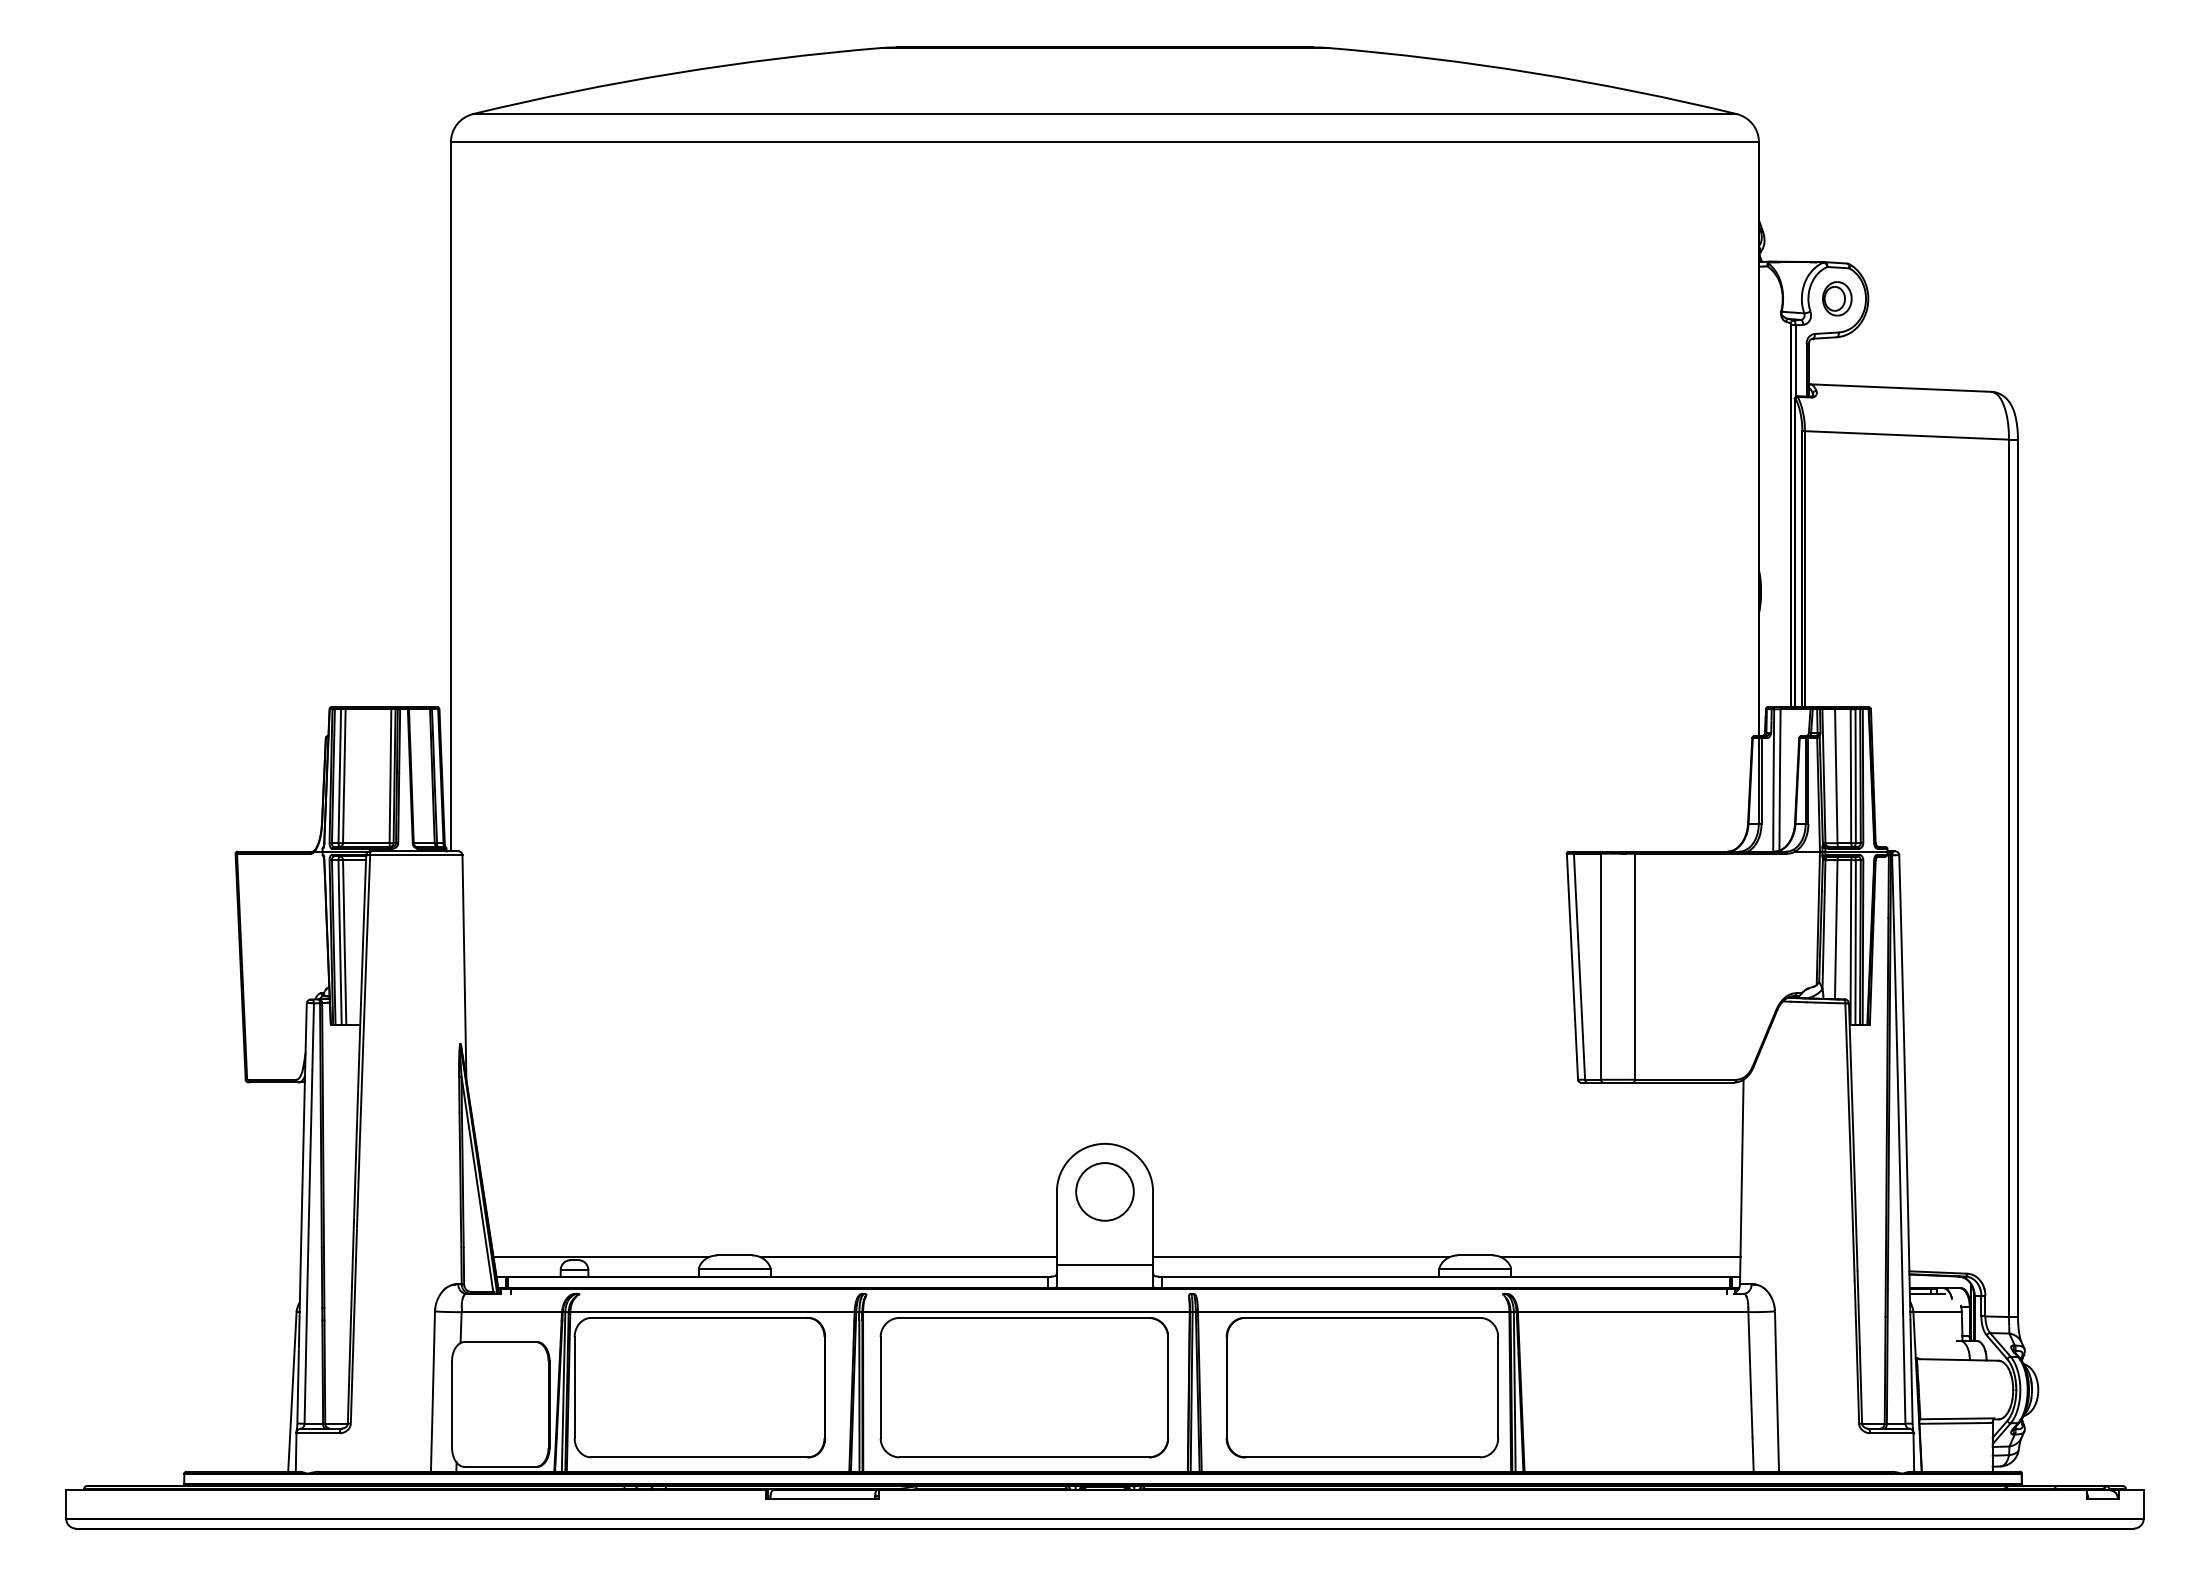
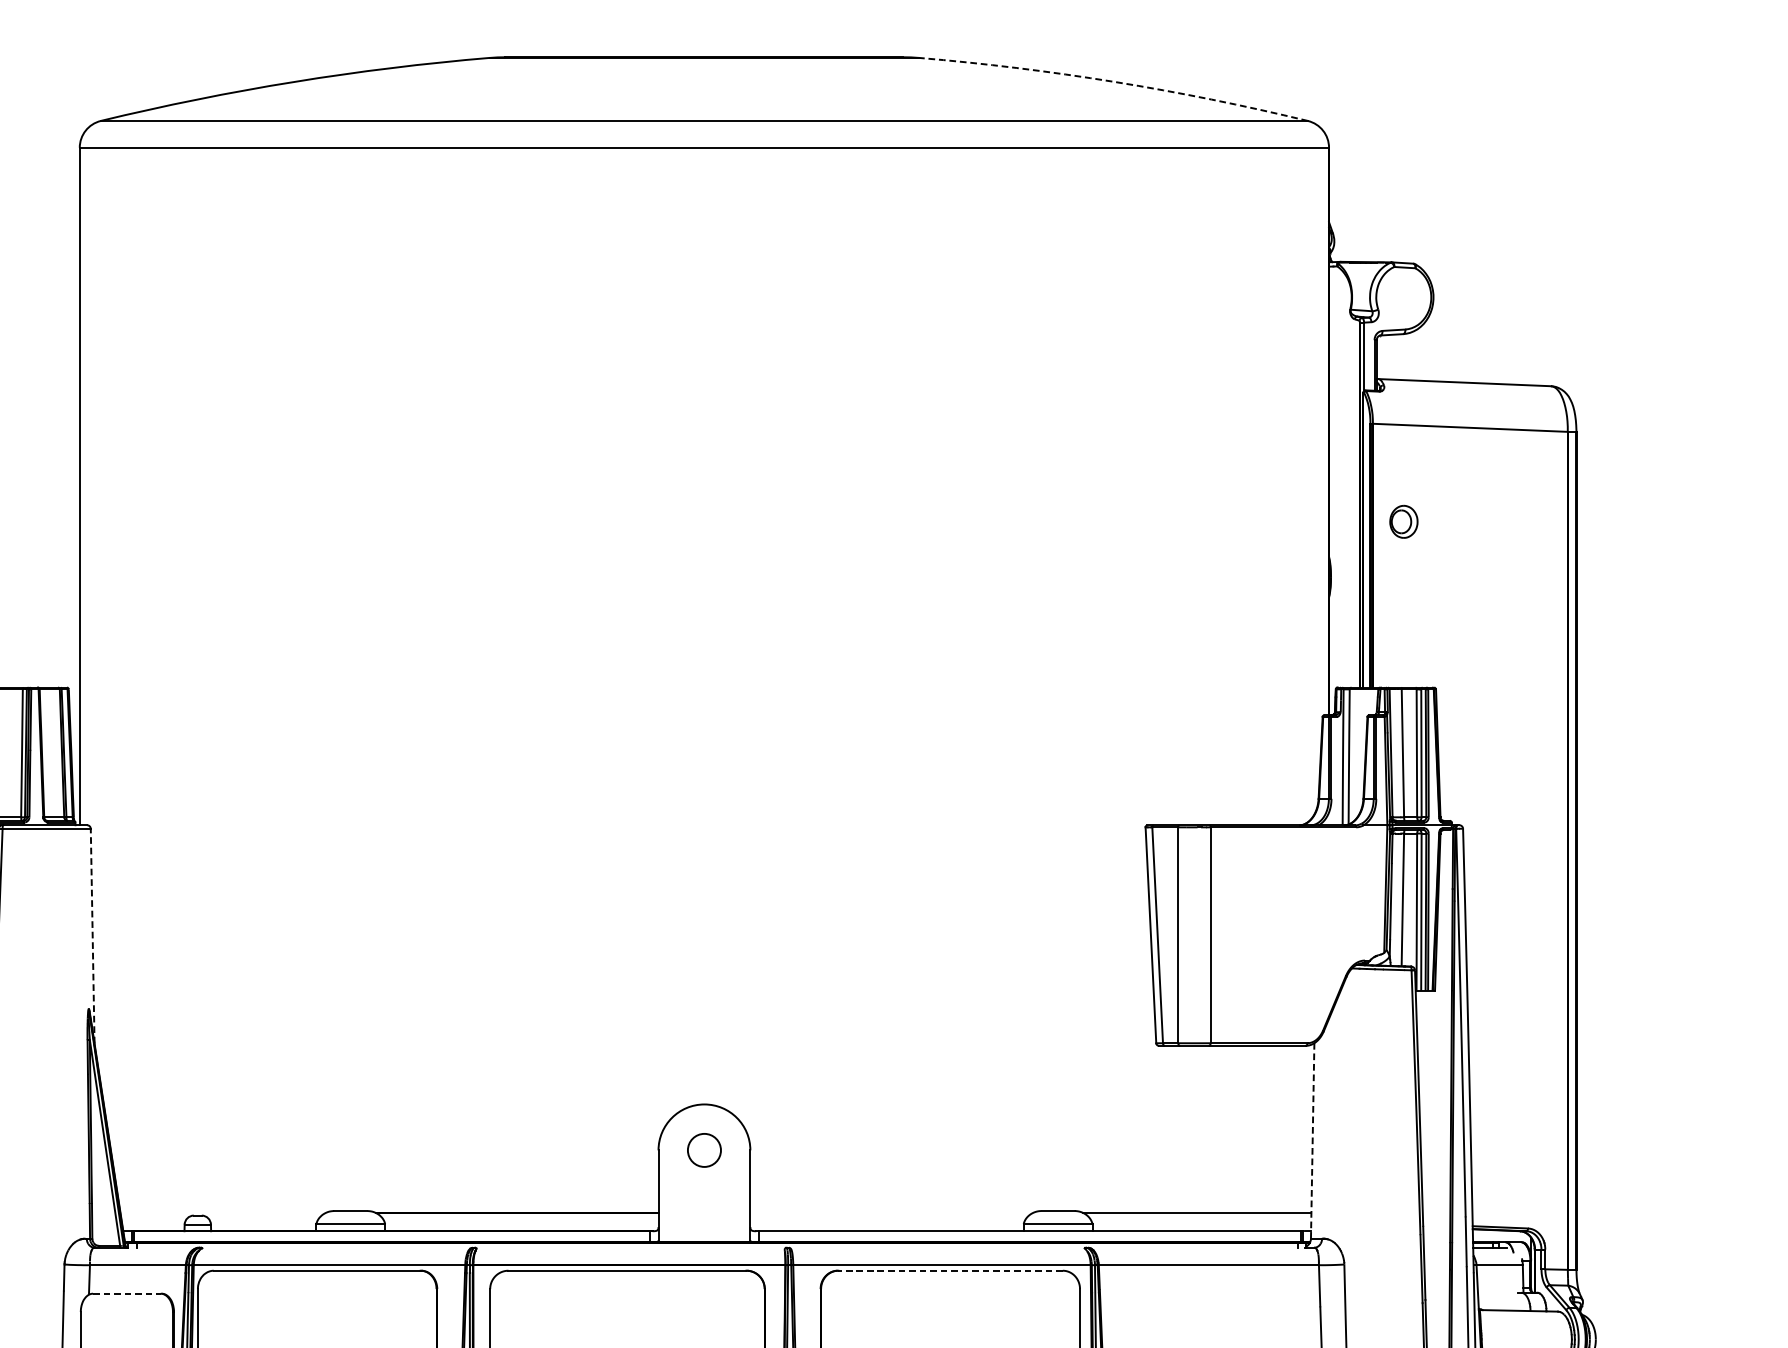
arc: (1534, 73) -> (1114, 82), solid -> dashed
part: (1837, 298) -> (1404, 521), moved
line: (464, 967) -> (92, 936), solid -> dashed
line: (1741, 1181) -> (1312, 1140), solid -> dashed
circle: (1104, 1191) -> (703, 1149), size x0.6
line: (600, 1257) -> (222, 1213), removed
line: (1301, 1257) -> (892, 1213), removed
line: (1104, 1265) -> (703, 1220), removed
line: (1362, 1317) -> (950, 1270), solid -> dashed
line: (500, 1341) -> (127, 1293), solid -> dashed

